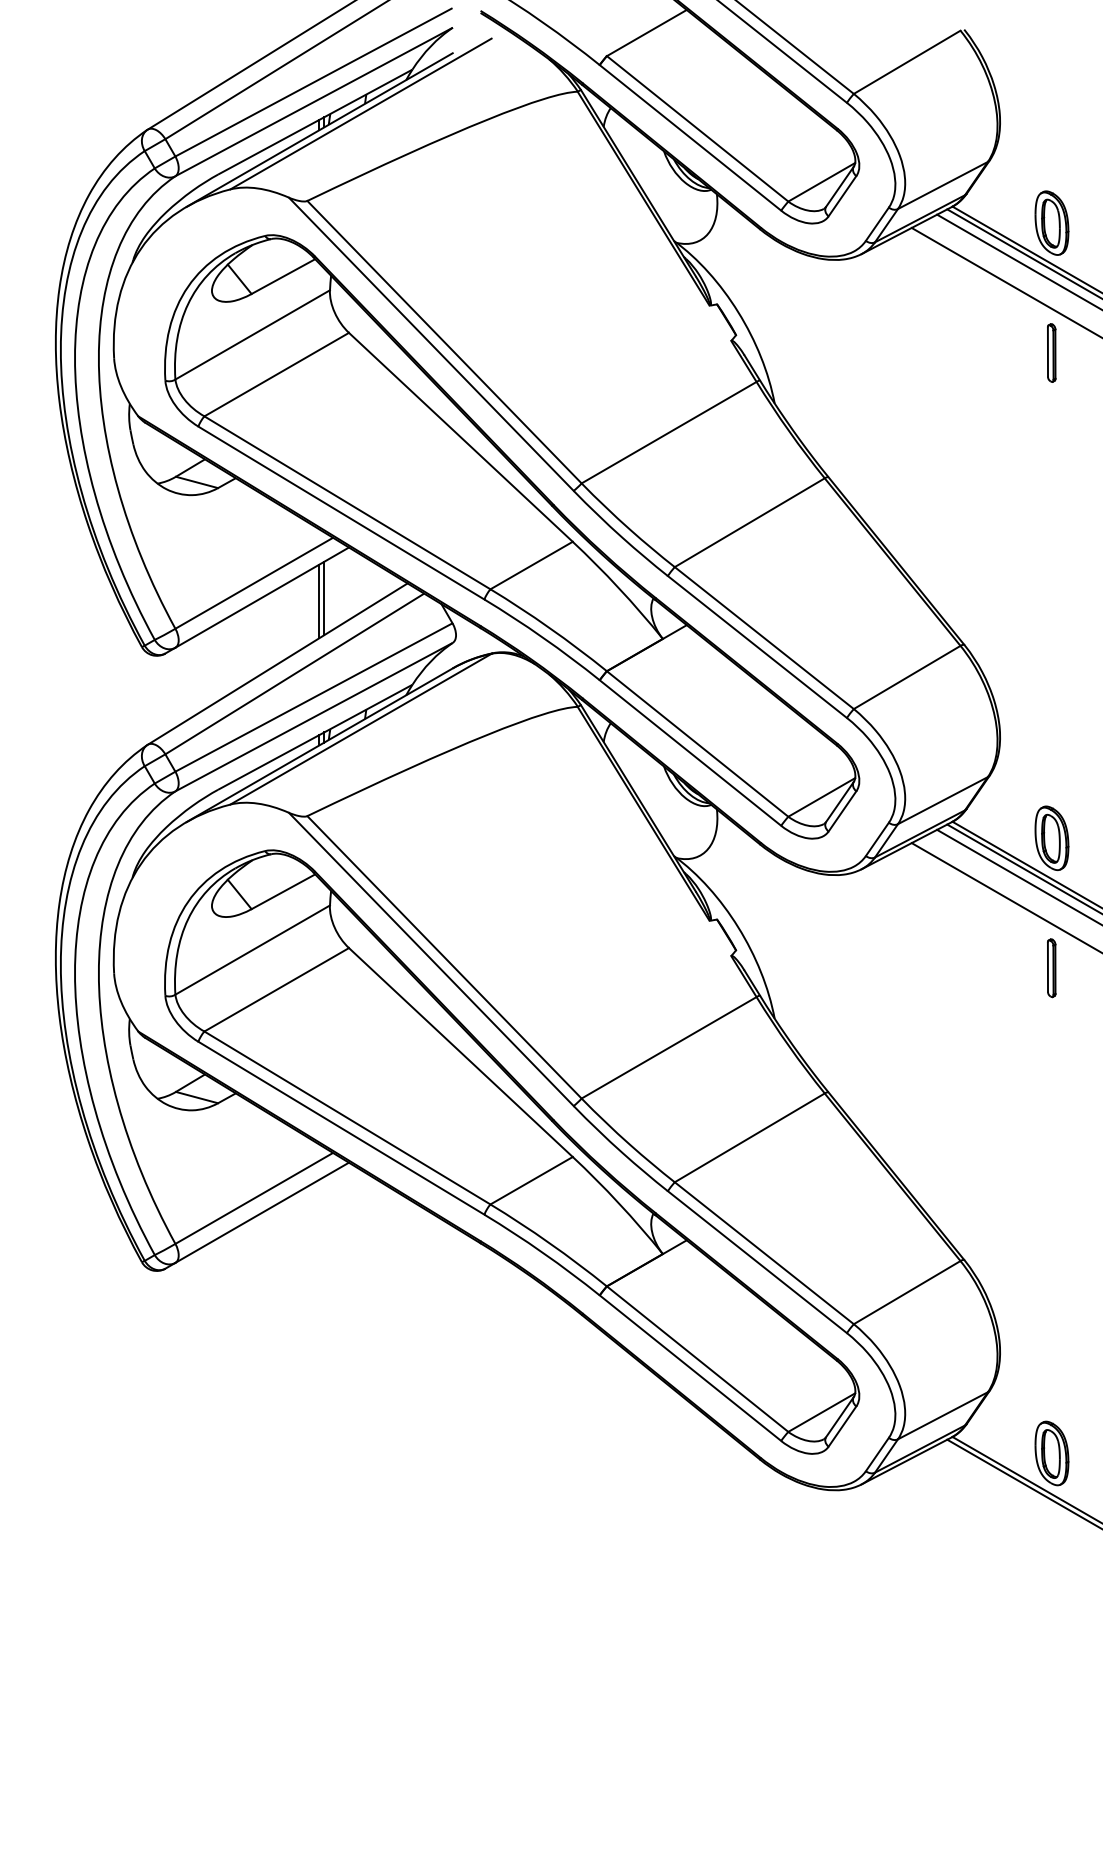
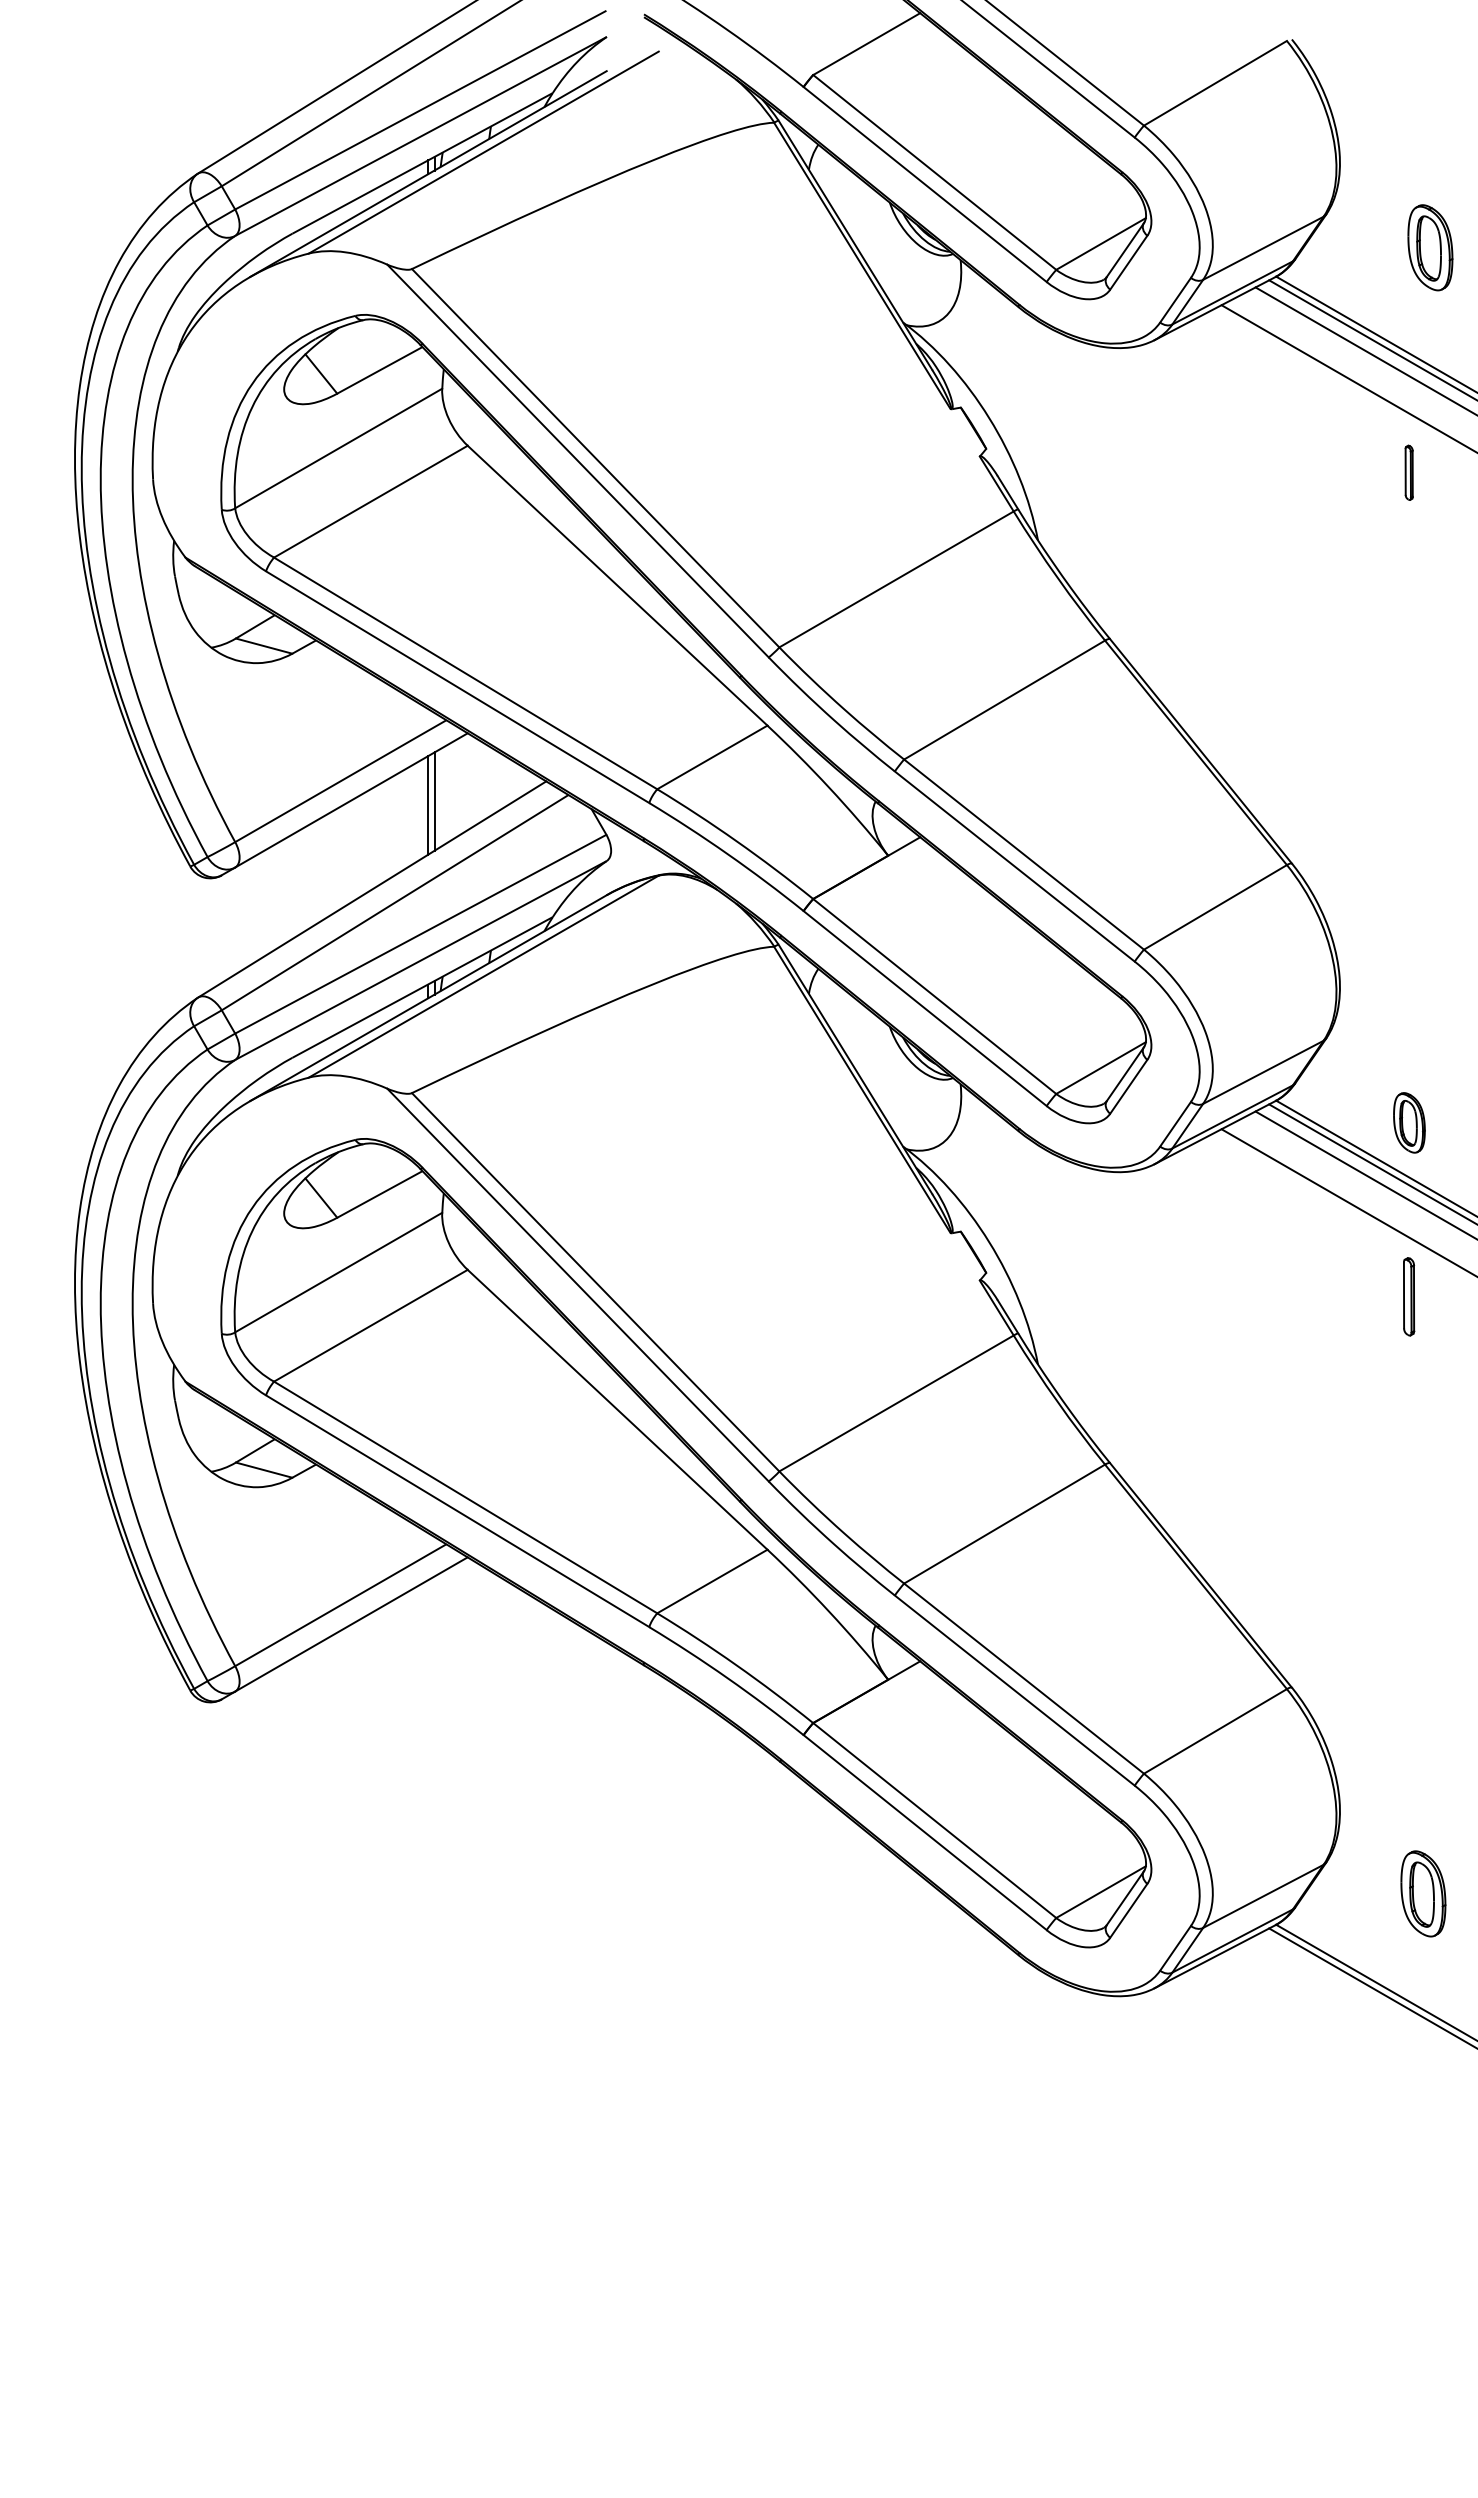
part: (1052, 222) -> (1430, 247), moved
part: (1052, 352) -> (1409, 472), size x0.7
part: (1052, 838) -> (1409, 1122), size x0.7
part: (1052, 1453) -> (1423, 1893), moved

